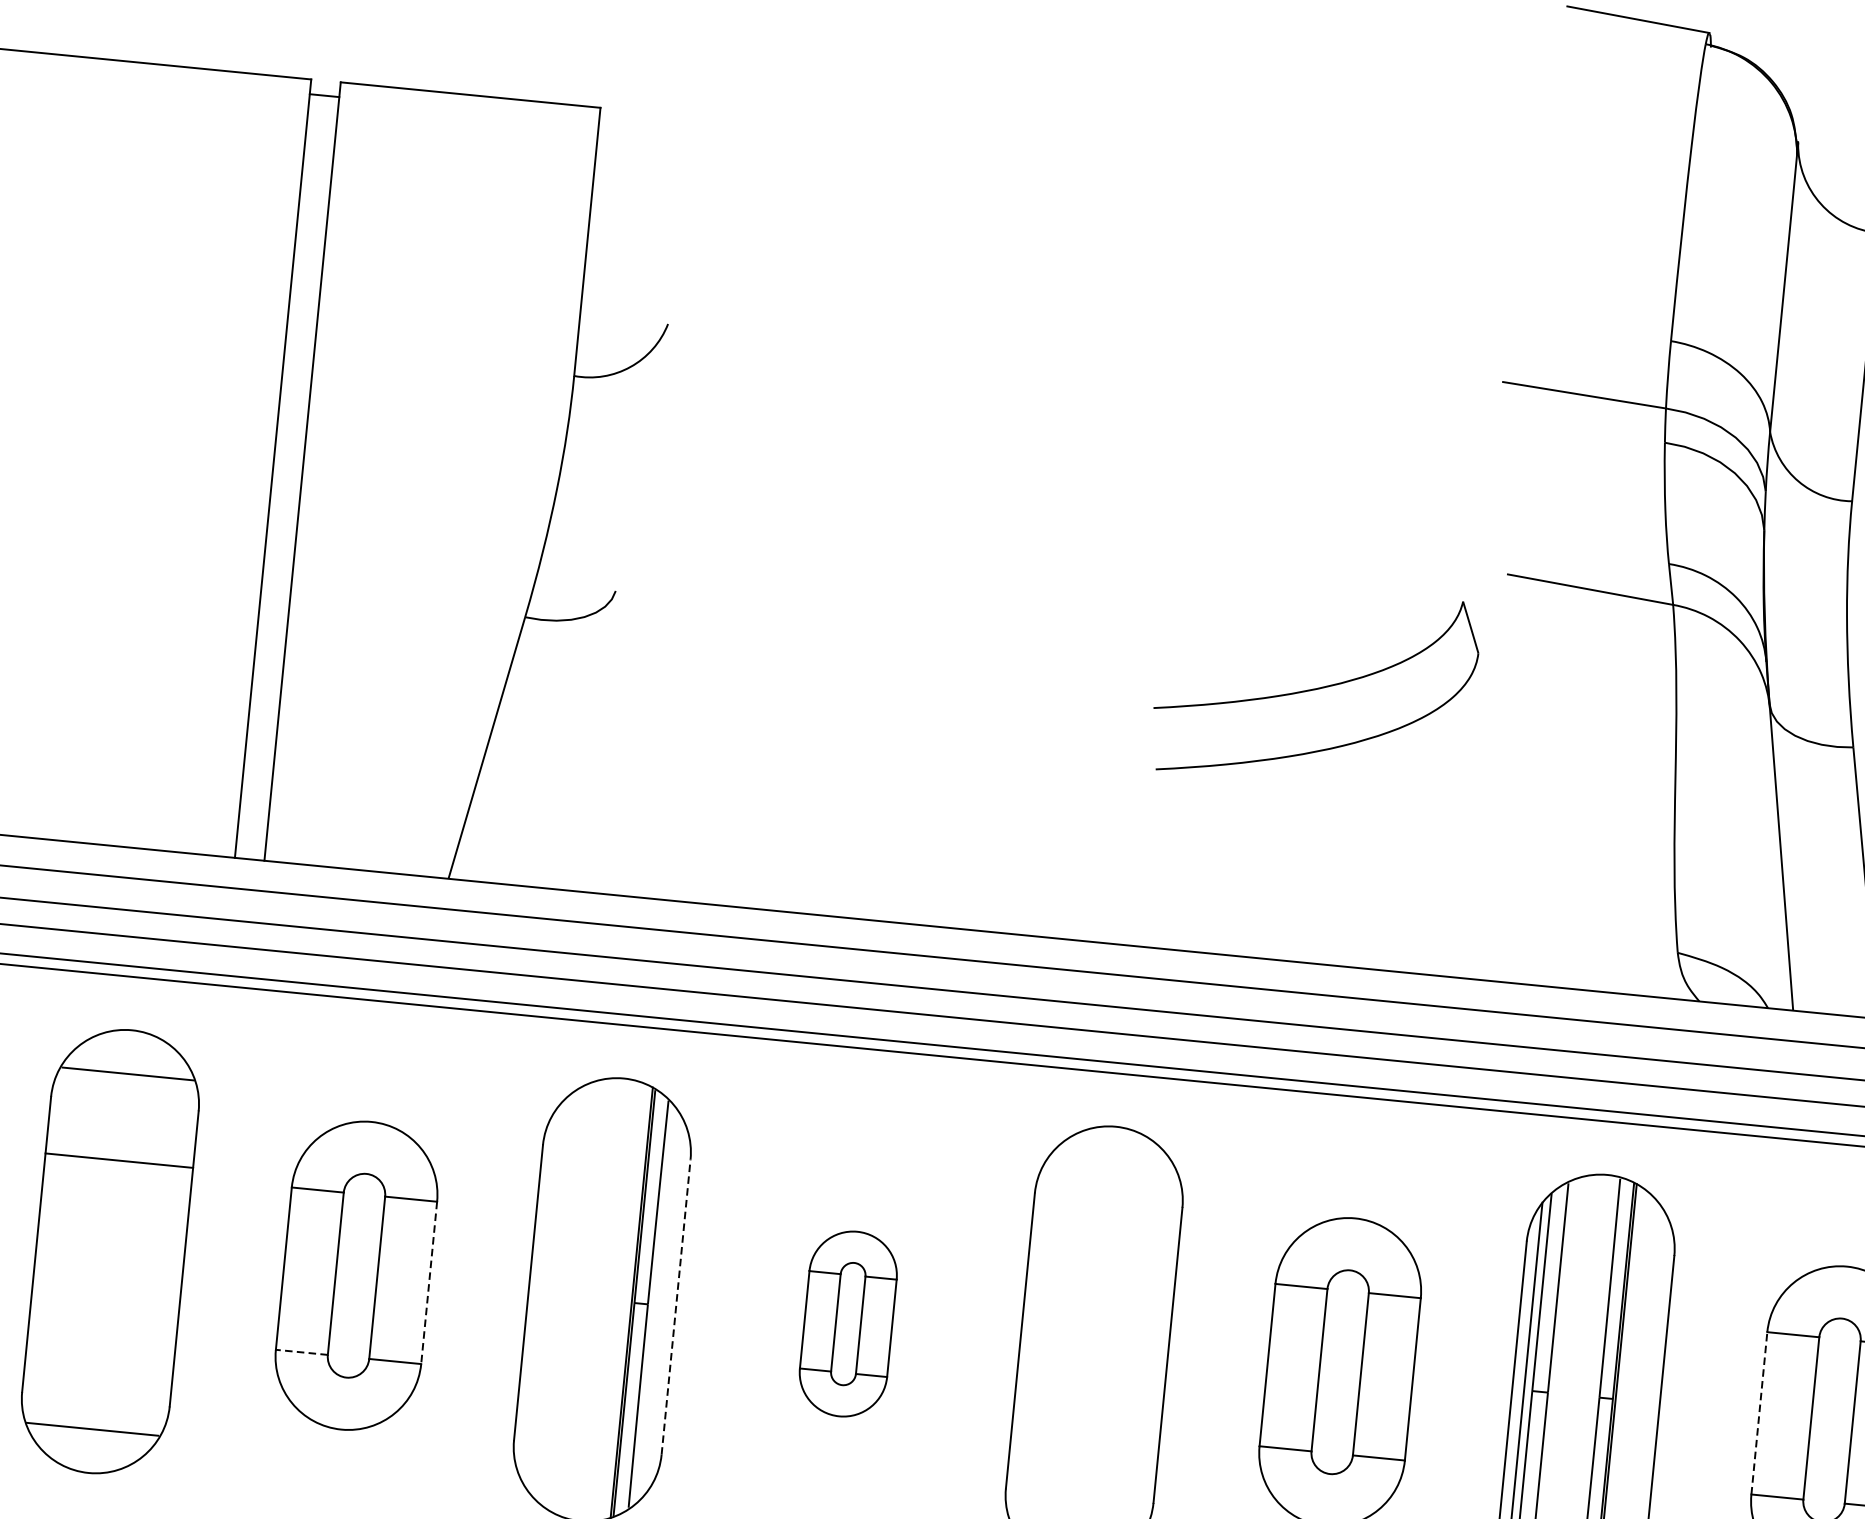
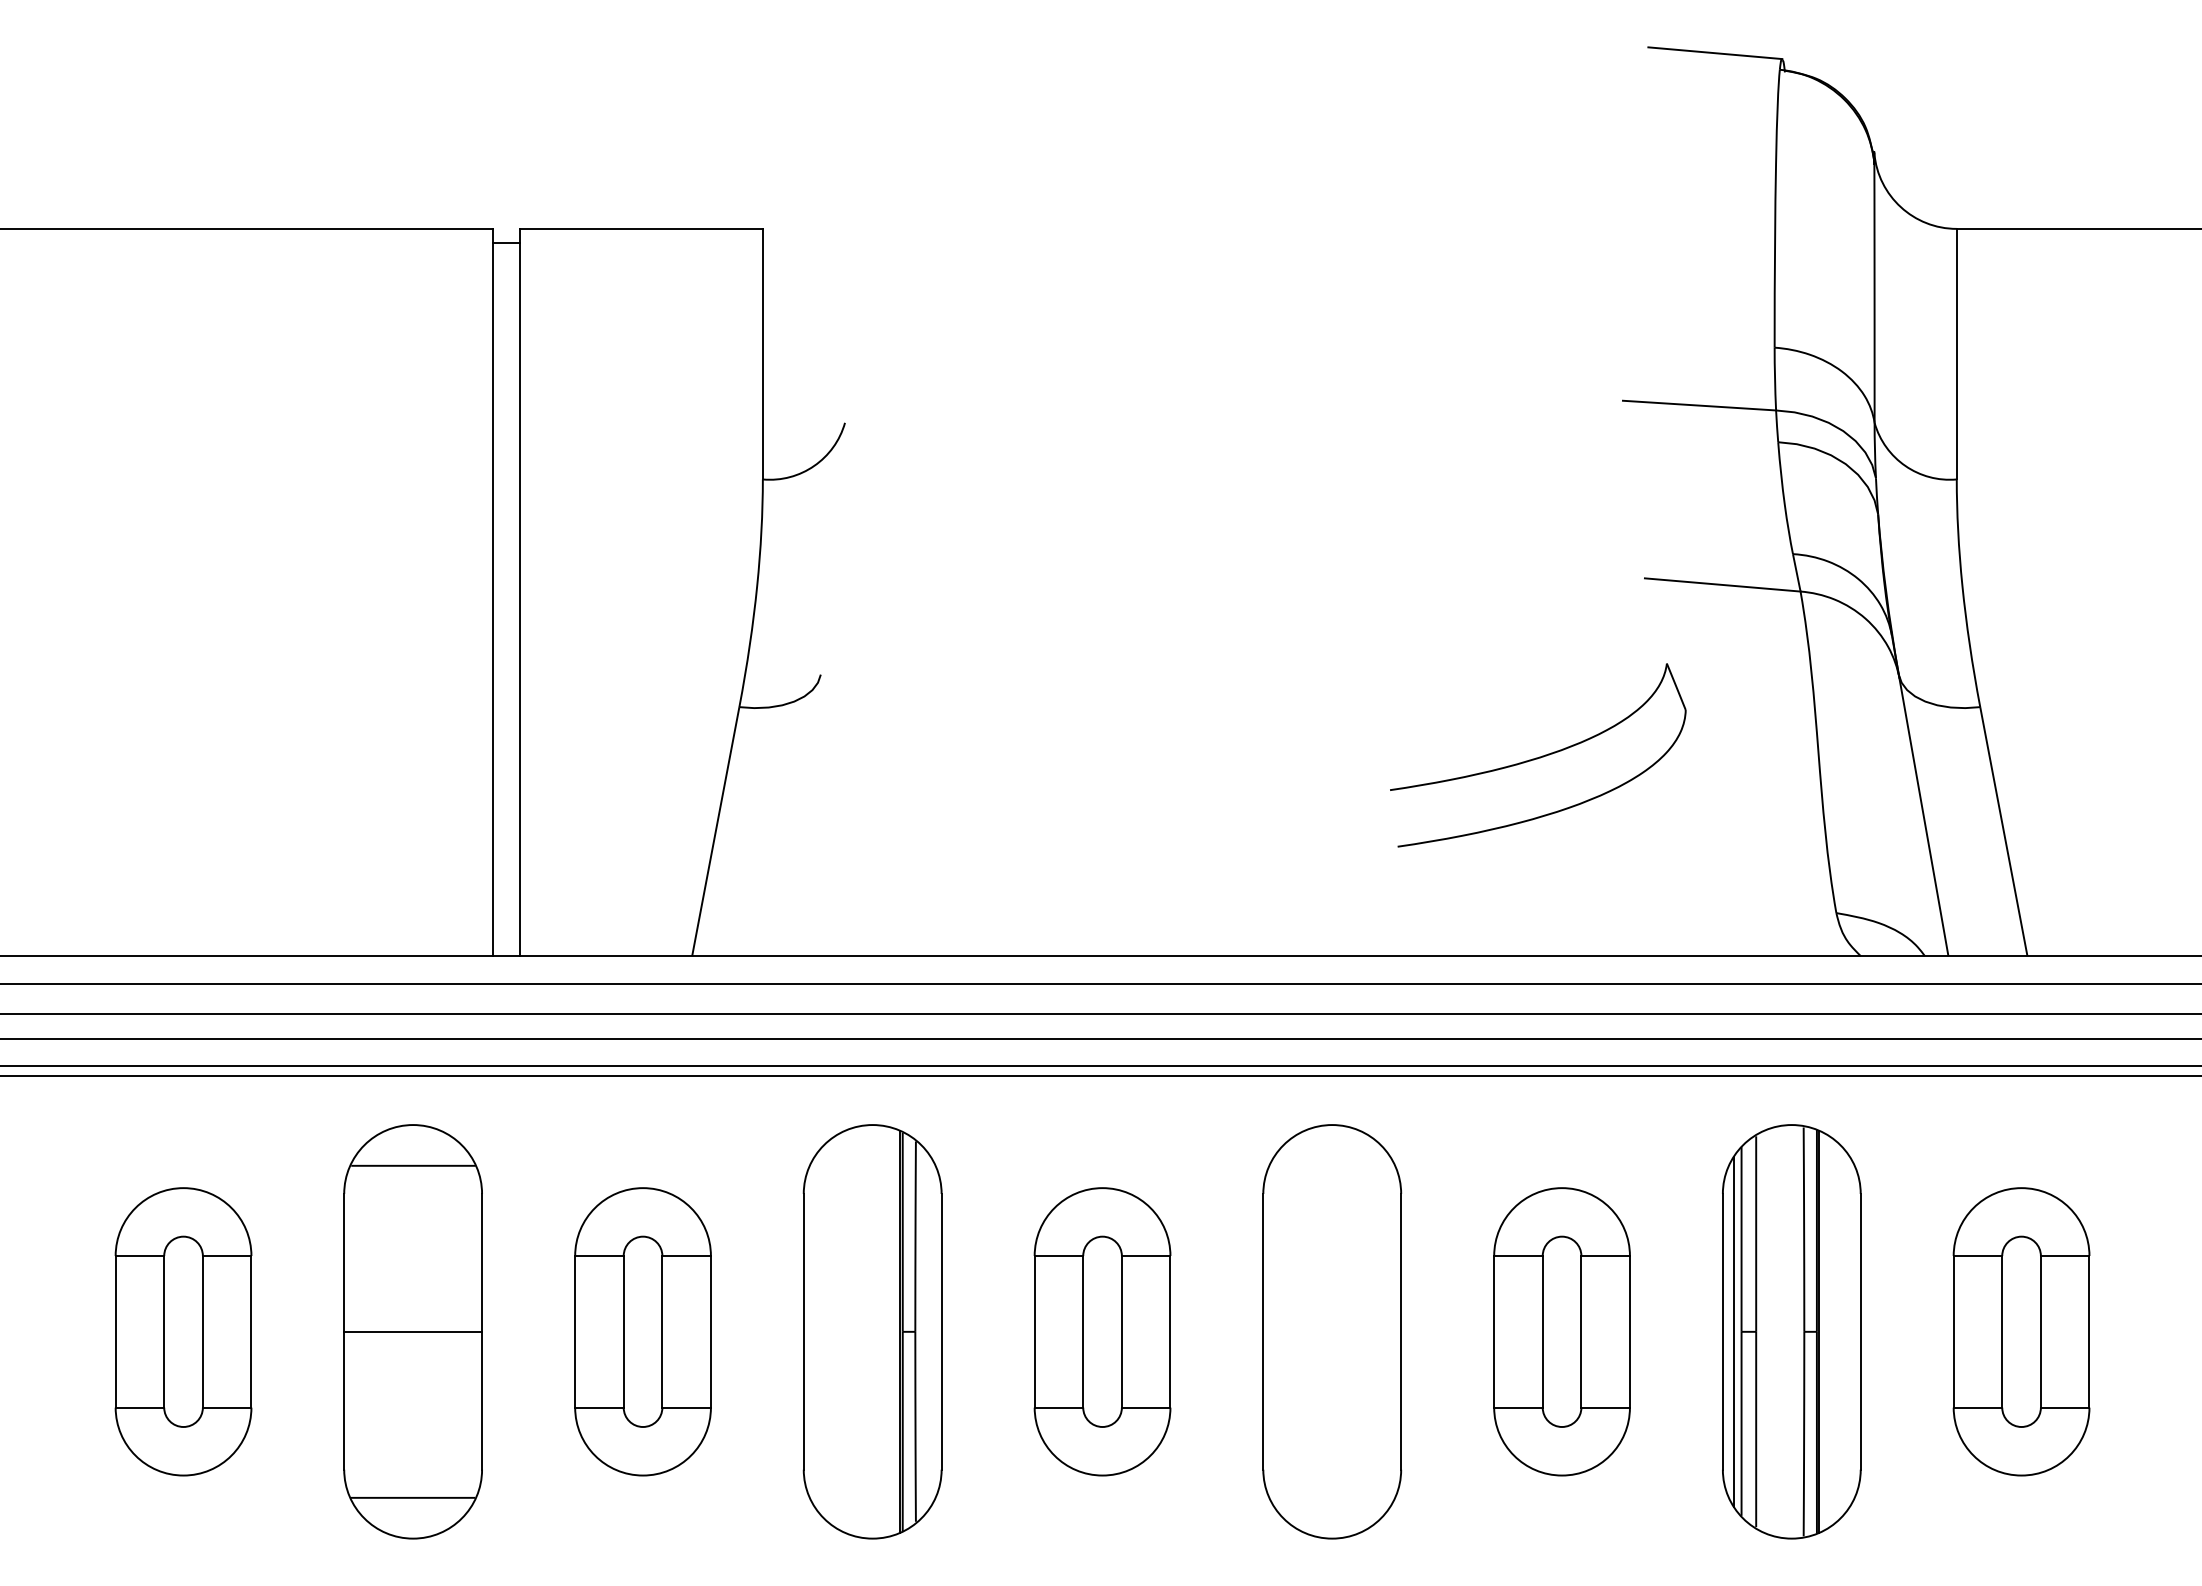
part: (1316, 686) -> (1538, 755), moved
line: (119, 1160) -> (413, 1331), moved
line: (428, 1282) -> (710, 1331), dashed -> solid
line: (675, 1306) -> (941, 1331), dashed -> solid
part: (848, 1323) -> (1102, 1331), size x1.67
line: (300, 1352) -> (598, 1407), dashed -> solid
line: (1759, 1412) -> (1953, 1331), dashed -> solid

